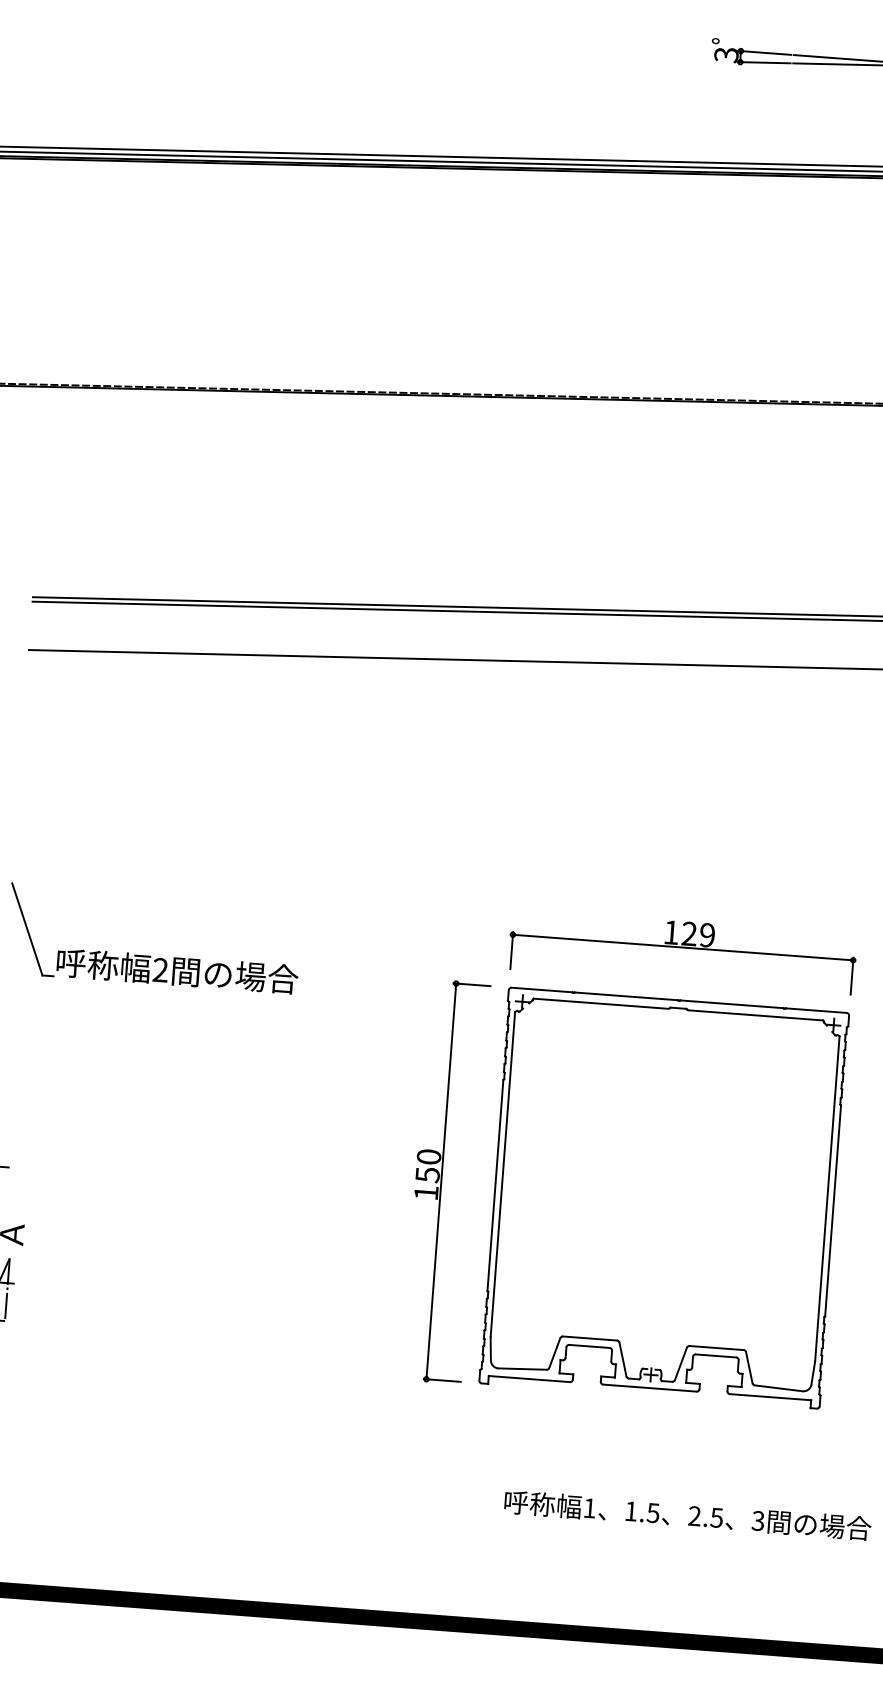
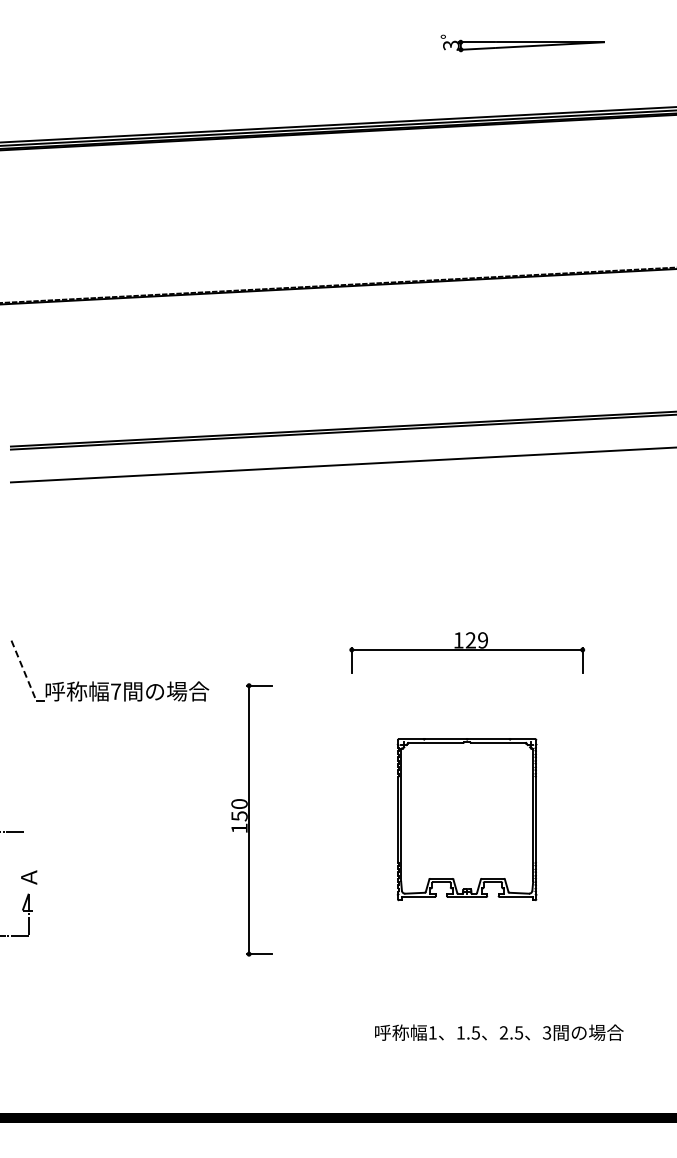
line: (28, 928) -> (24, 670), solid -> dashed
text: (161, 969) -> (116, 691), 2 -> 7
part: (444, 1181) -> (251, 819), moved
part: (663, 1197) -> (466, 819), size x0.6

